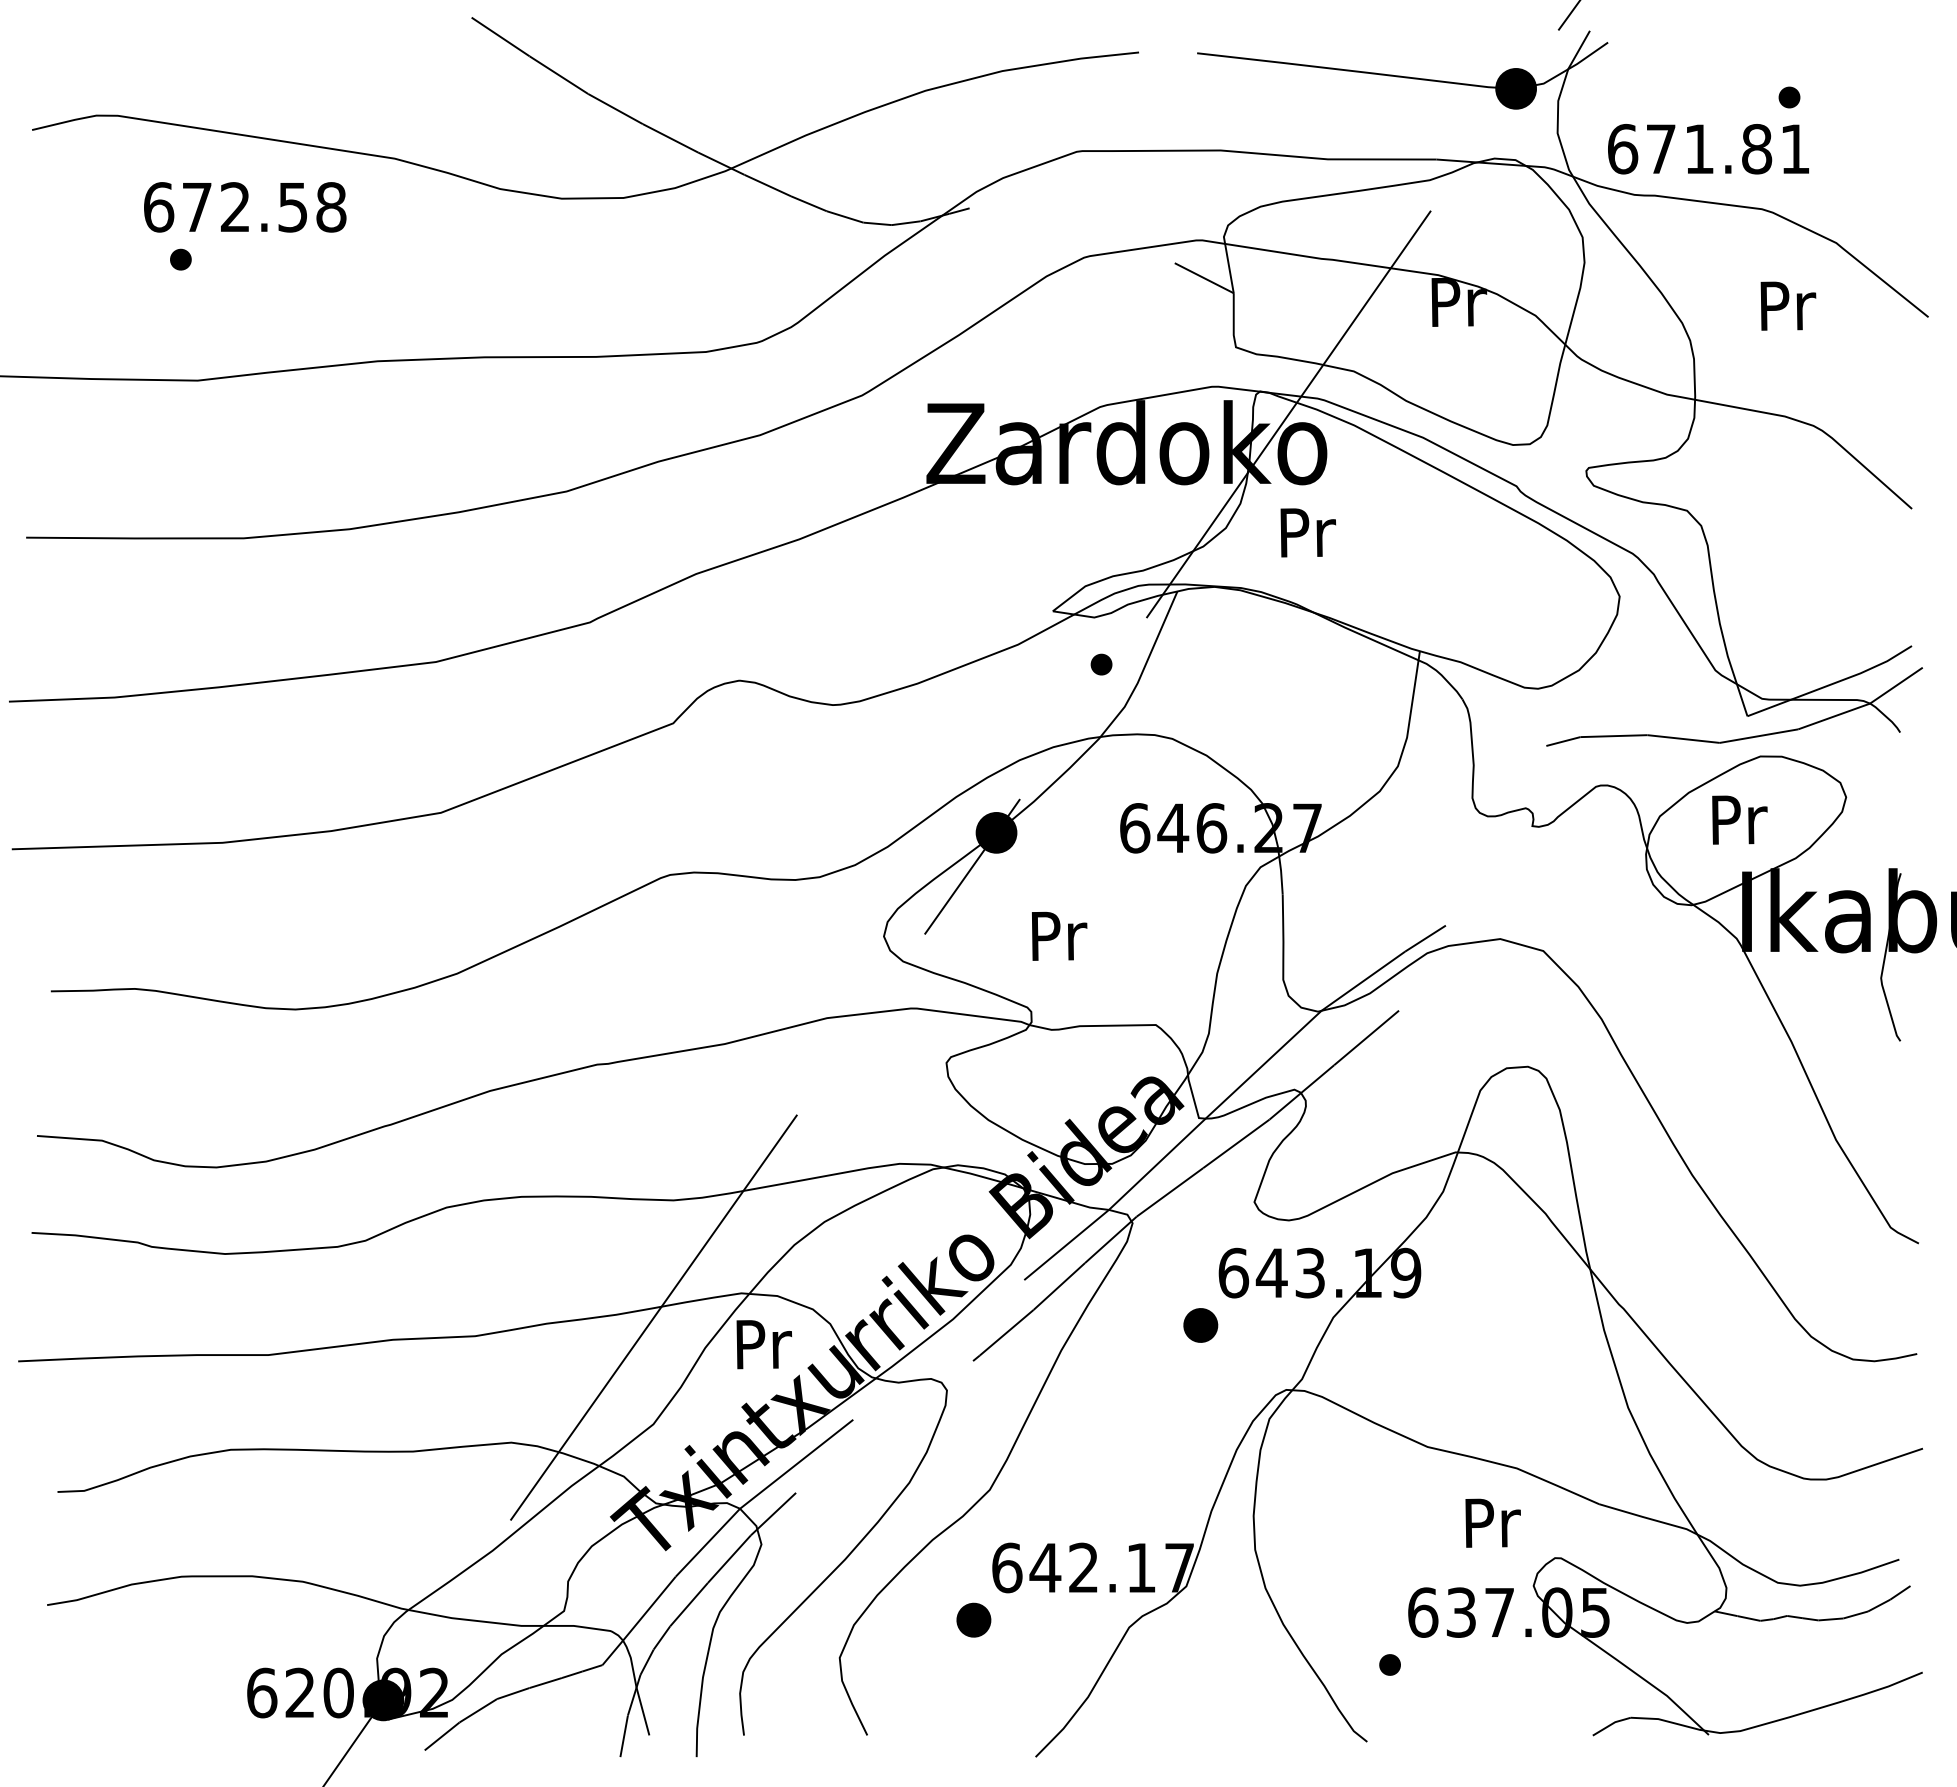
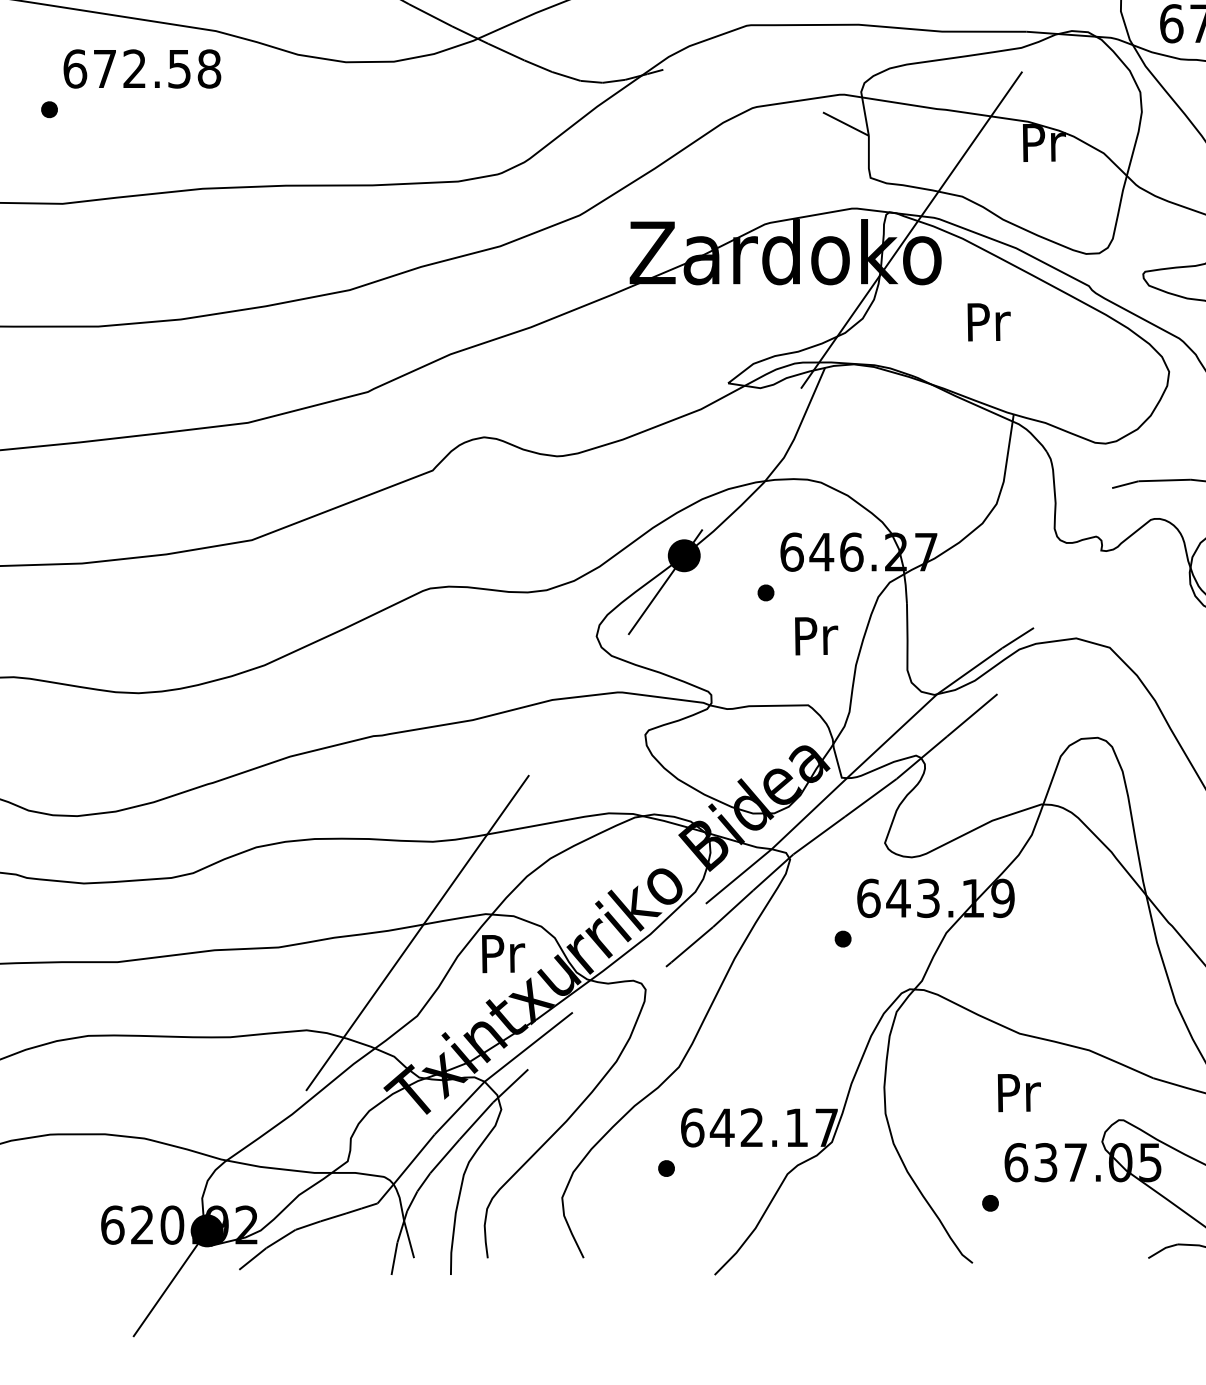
text: (245, 207) -> (142, 69), moved
text: (1307, 532) -> (988, 322), moved
part: (1101, 664) -> (765, 592), moved
text: (1059, 935) -> (816, 635), moved
part: (1200, 1325) -> (842, 939), size x0.62
text: (1492, 1522) -> (1018, 1092), moved
part: (973, 1620) -> (666, 1168), size x0.62

